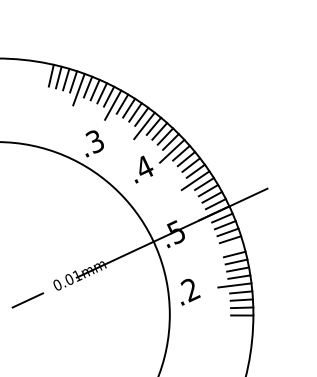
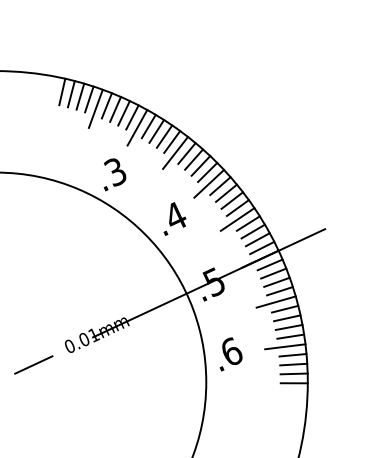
text: (143, 169) -> (174, 218), moved
line: (226, 248) -> (275, 301), added
text: (190, 290) -> (231, 352), .2 -> .6

